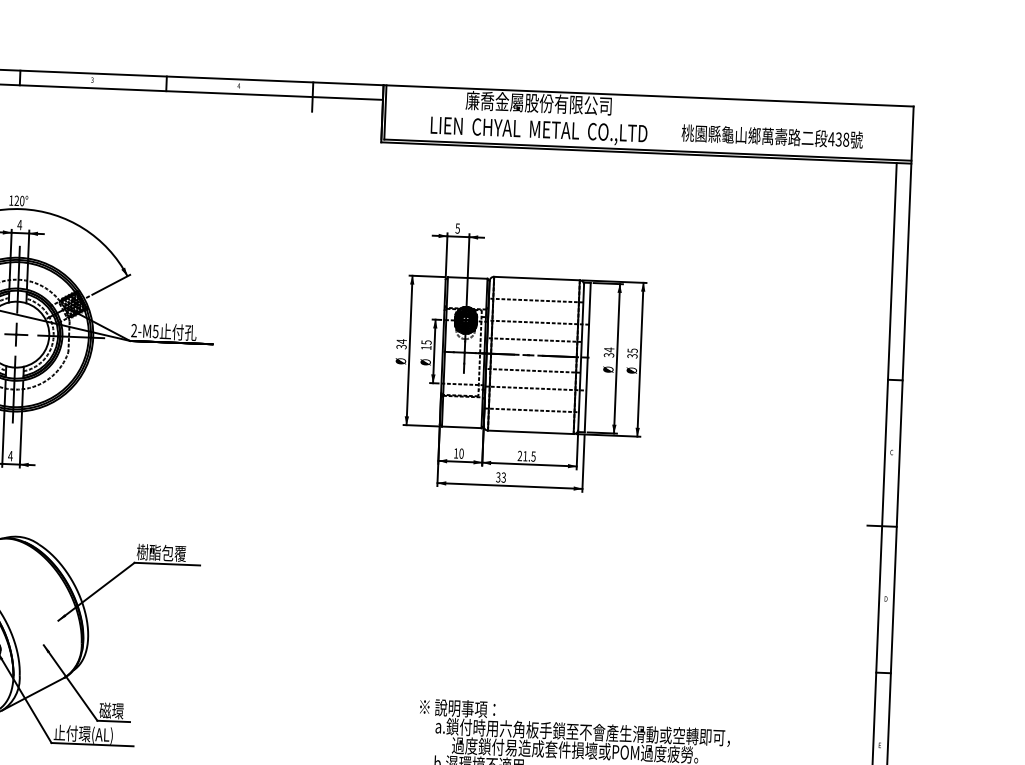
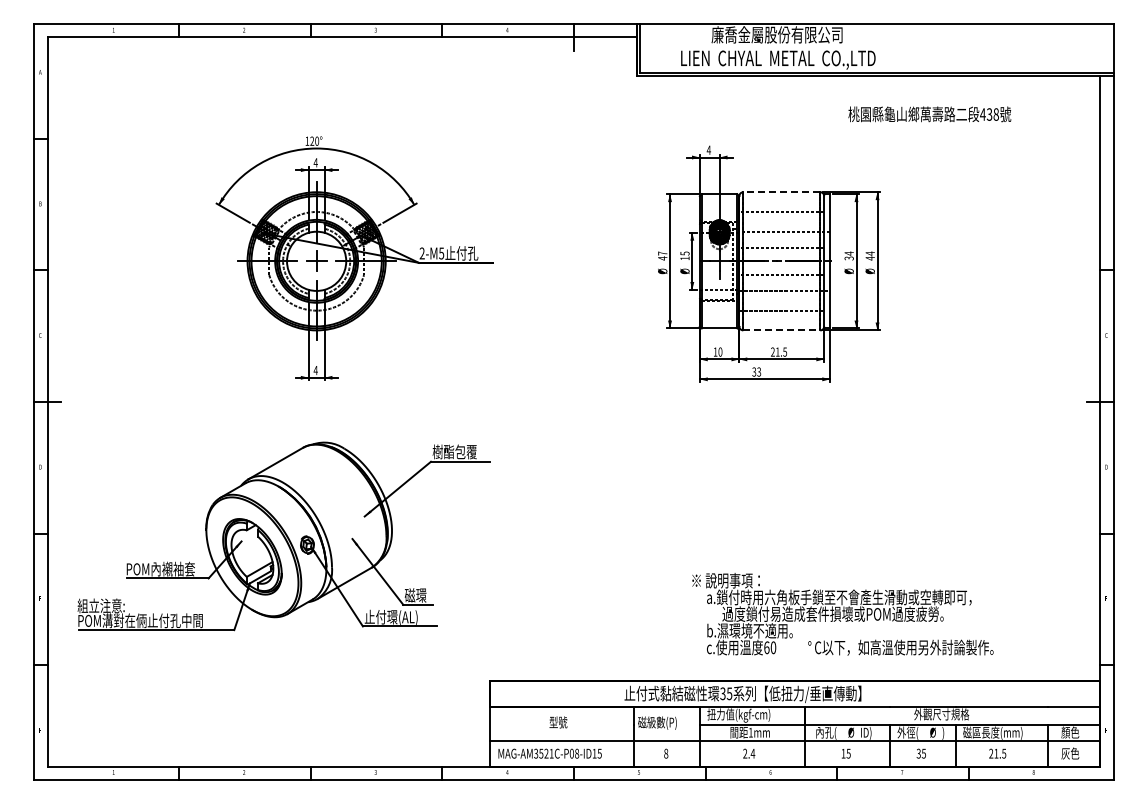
text: (771, 136) -> (929, 114), moved
text: (457, 227) -> (708, 149), 5 -> 4
line: (536, 278) -> (781, 192), solid -> dashed
text: (401, 343) -> (662, 255), 34 -> 47
text: (631, 352) -> (869, 255), 35 -> 44
line: (531, 432) -> (782, 330), solid -> dashed

